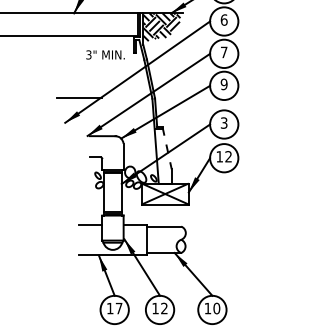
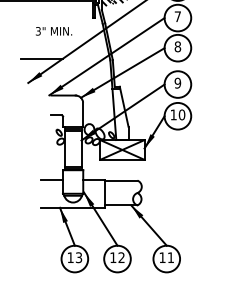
text: (105, 54) -> (53, 30), moved
text: (223, 84) -> (177, 46), 9 -> 8
text: (223, 122) -> (177, 82), 3 -> 9
line: (167, 148) -> (124, 107), dashed -> solid
text: (228, 156) -> (181, 114), 12 -> 10
text: (118, 308) -> (78, 257), 17 -> 13
text: (216, 308) -> (170, 257), 10 -> 11

